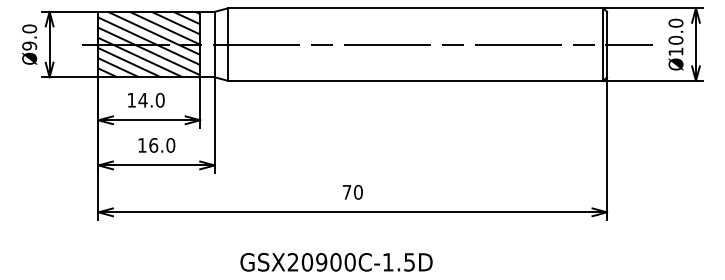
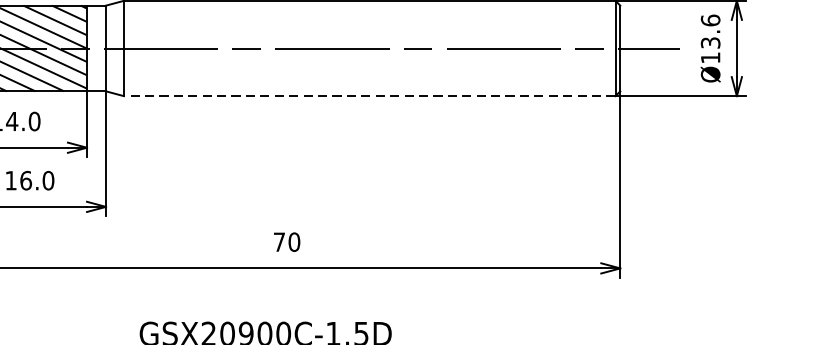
text: (675, 31) -> (710, 31), Ø10.0 -> Ø13.6
line: (415, 80) -> (369, 95), solid -> dashed

